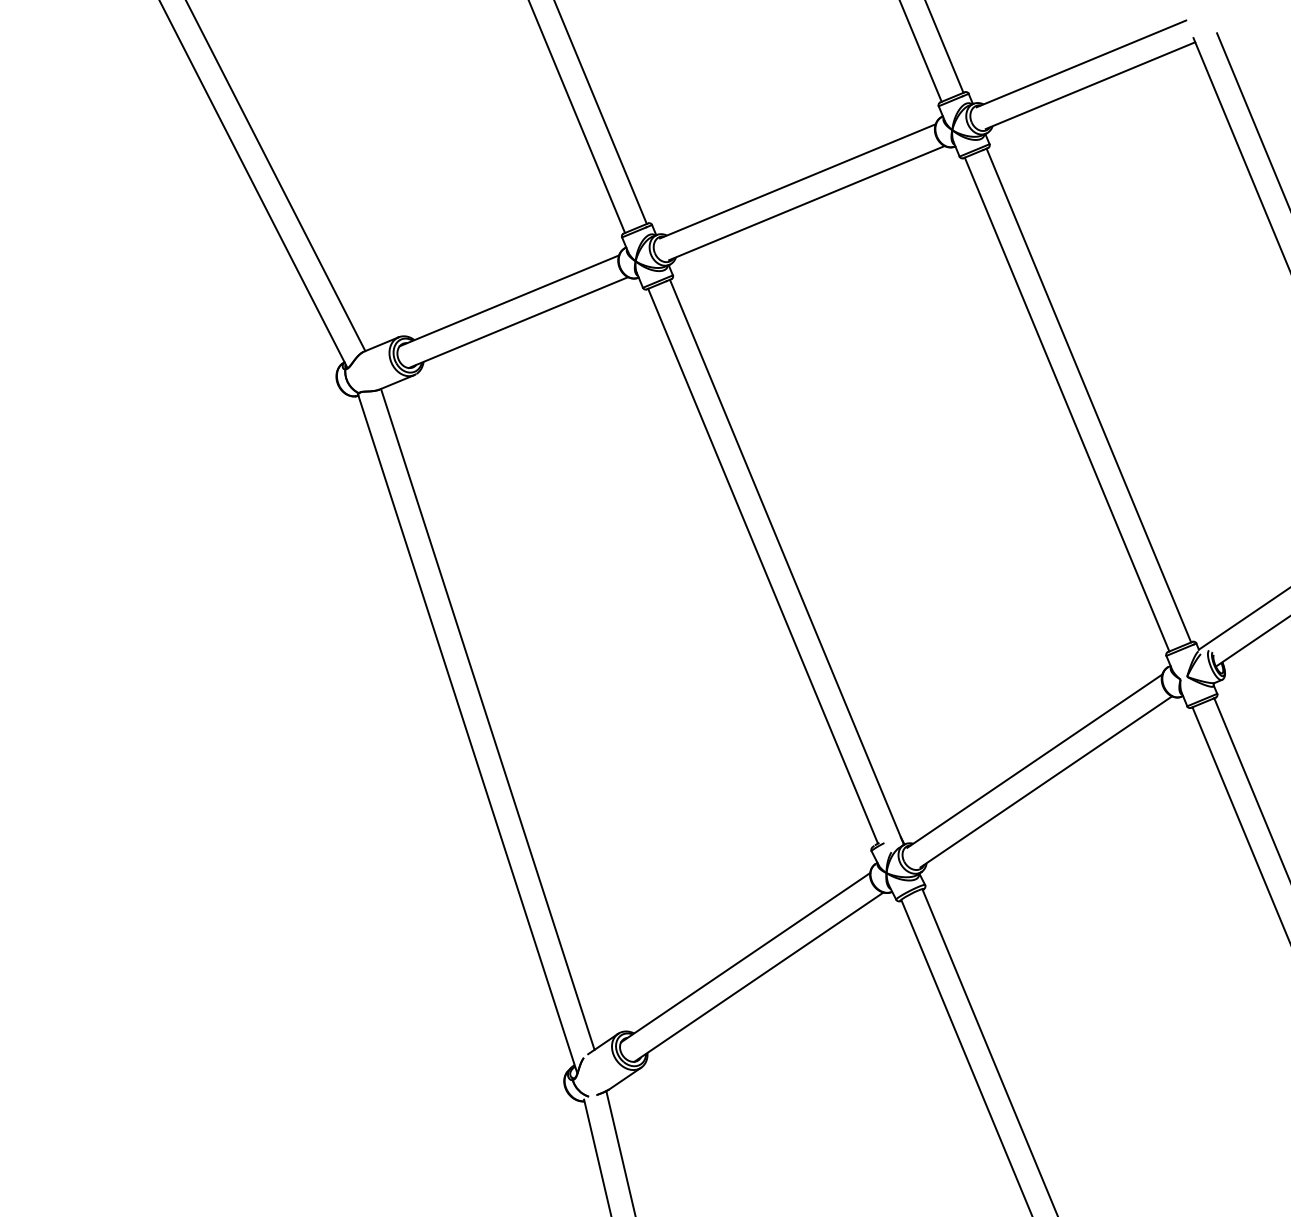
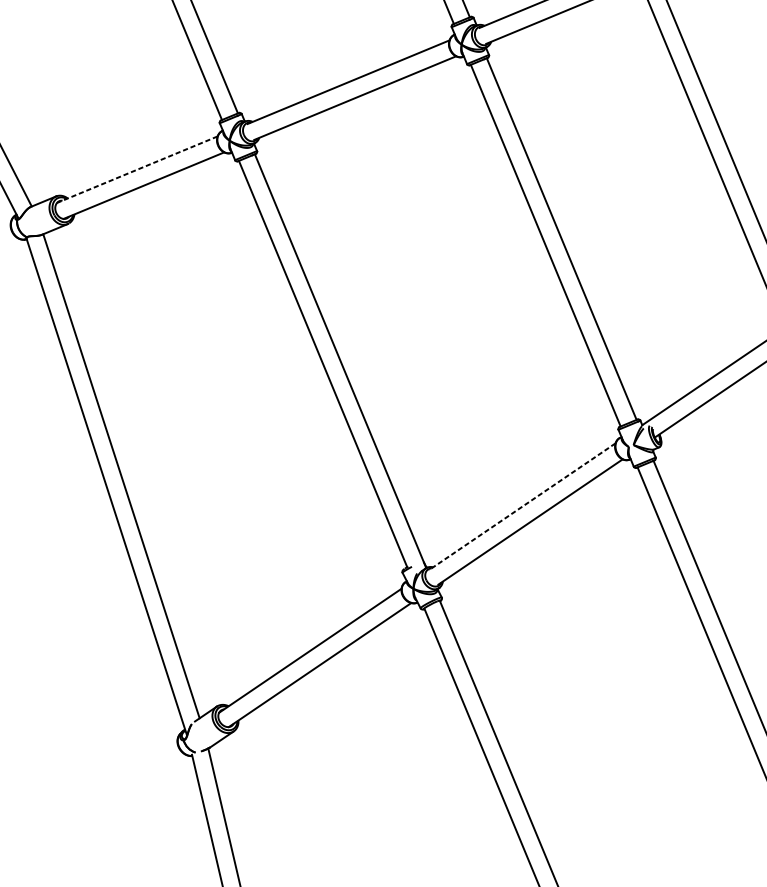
line: (509, 300) -> (137, 169), solid -> dashed
line: (1034, 761) -> (521, 507), solid -> dashed

